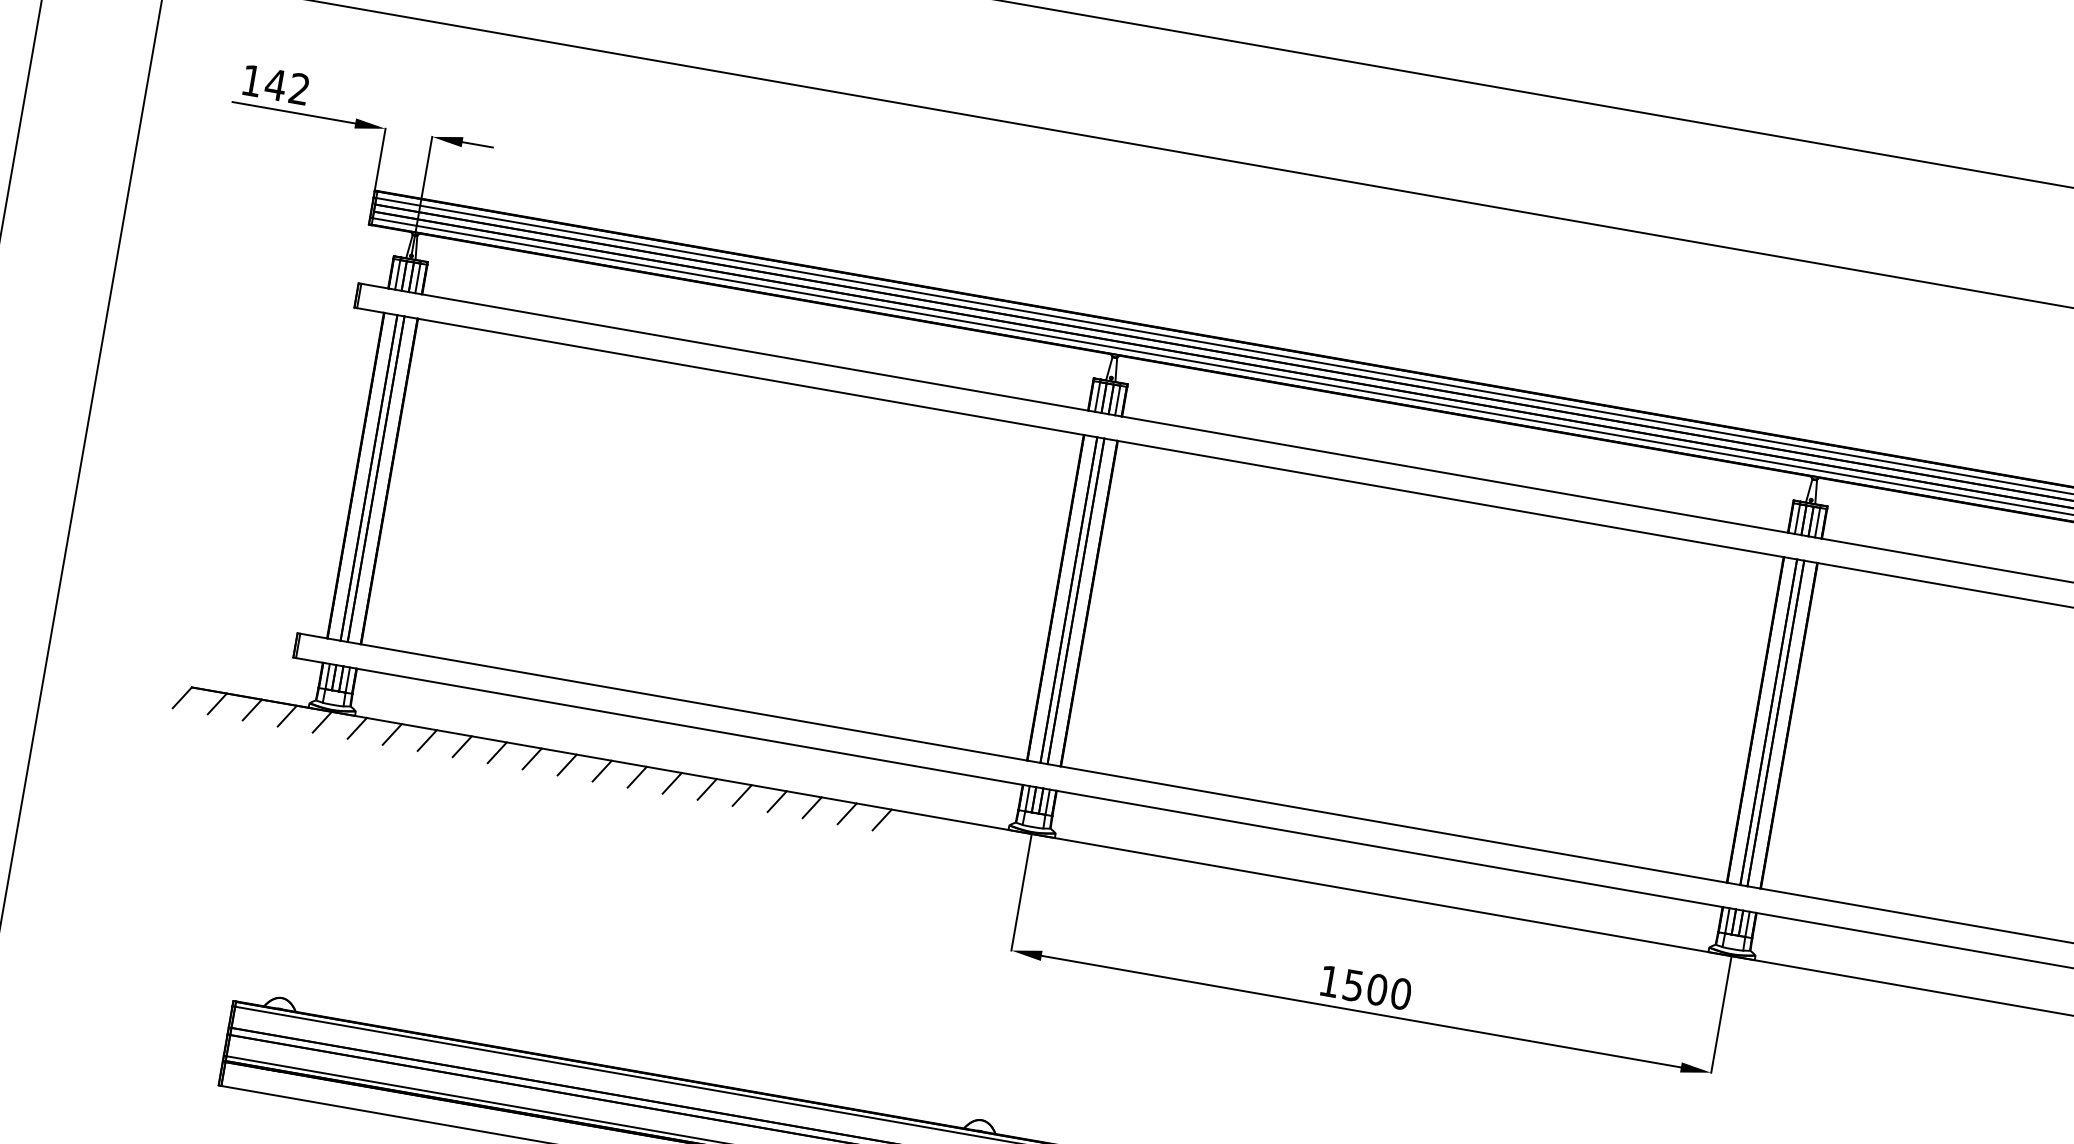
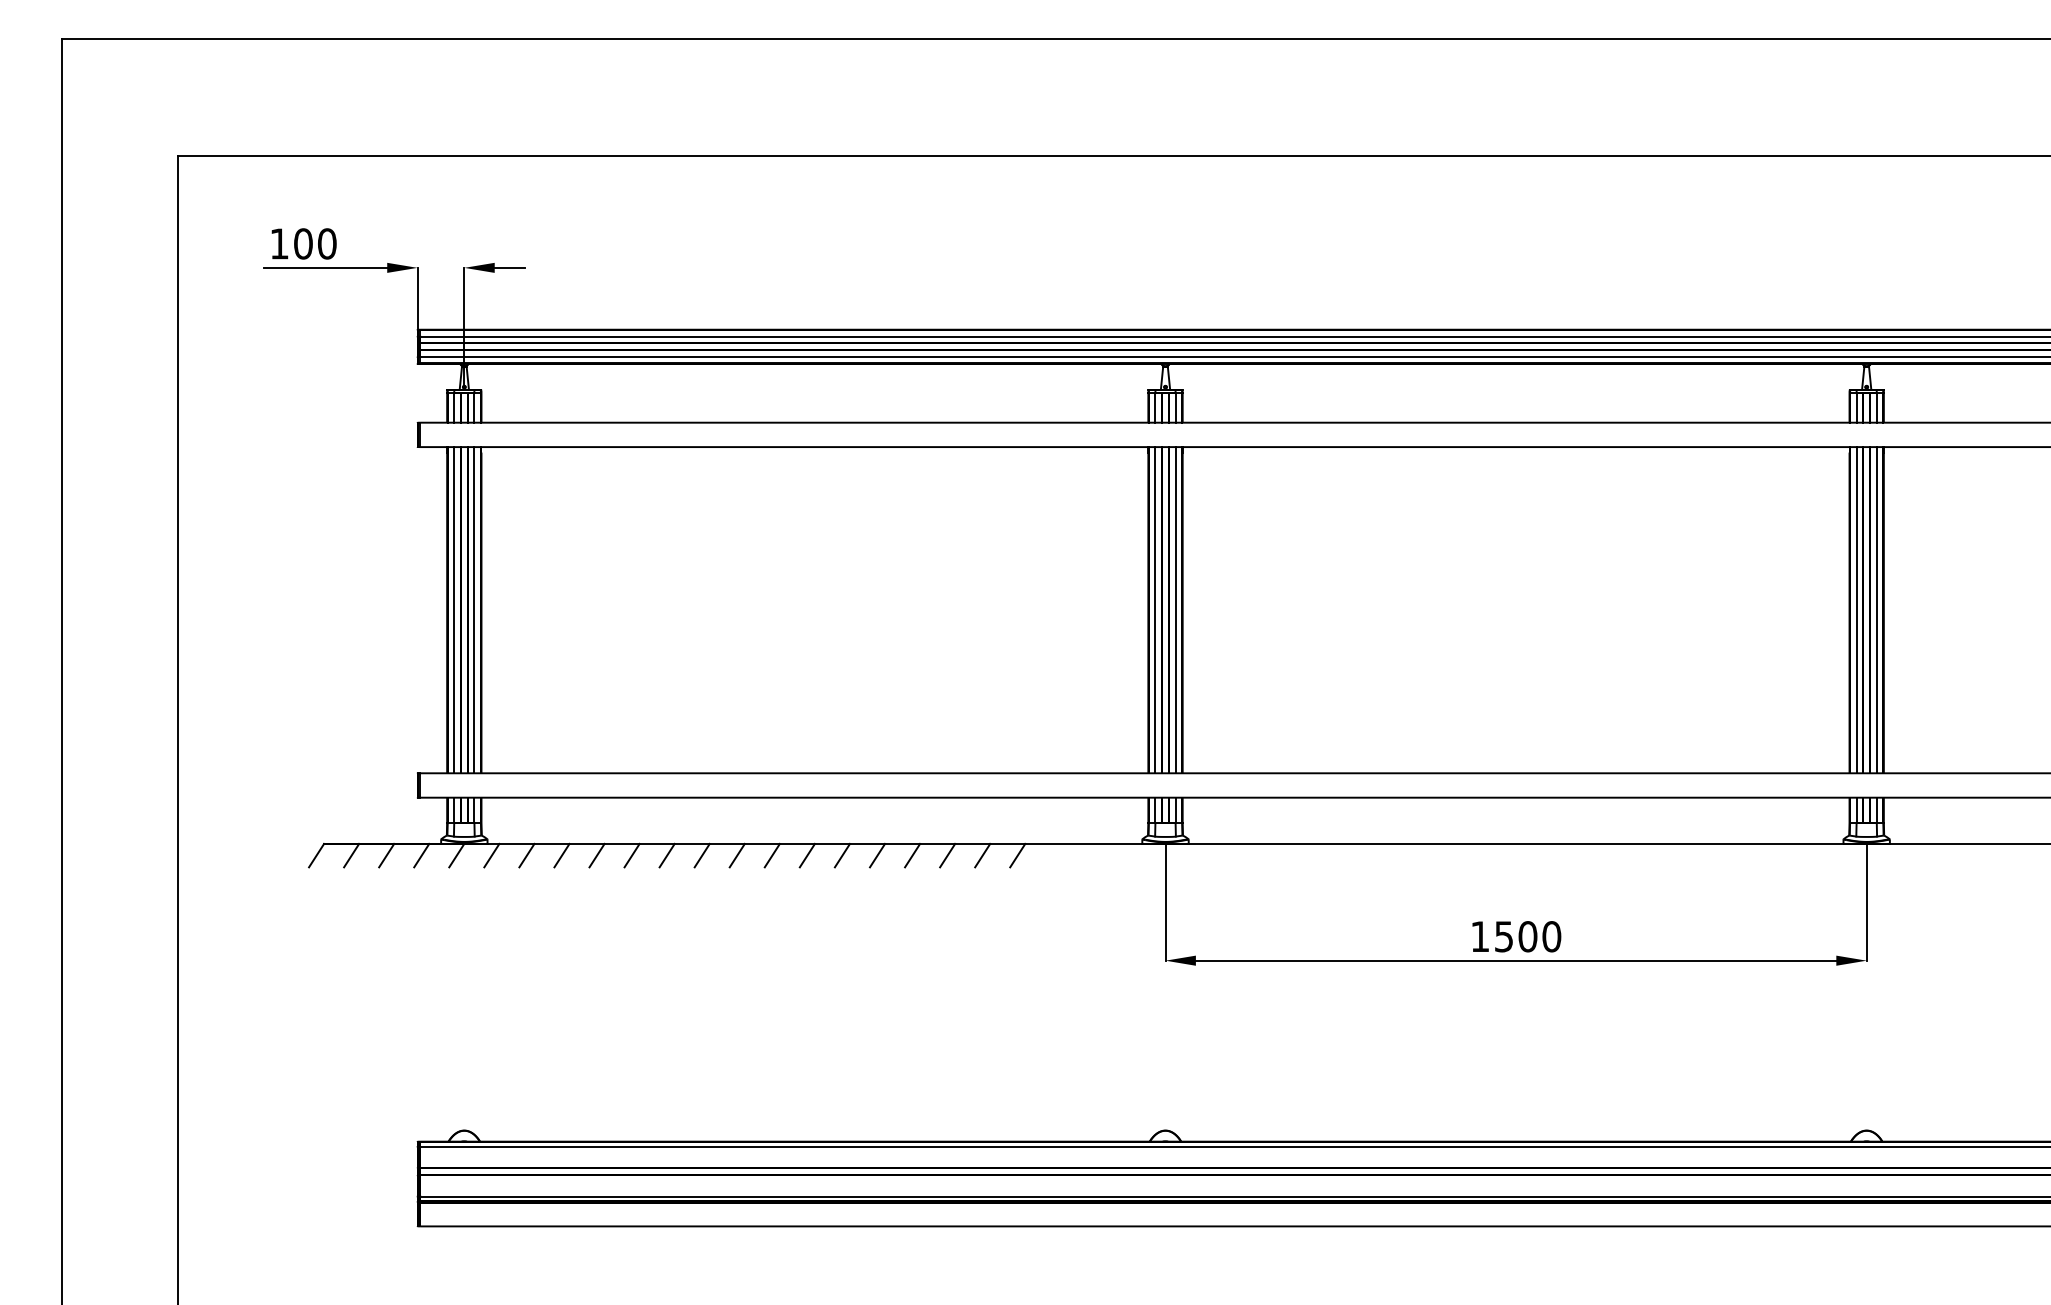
text: (286, 86) -> (314, 243), 142 -> 100
line: (362, 477) -> (454, 610), added
line: (382, 480) -> (474, 610), added
line: (1062, 599) -> (1155, 610), added
line: (1082, 602) -> (1175, 610), added
line: (1762, 721) -> (1856, 610), added
line: (1782, 724) -> (1876, 610), added

